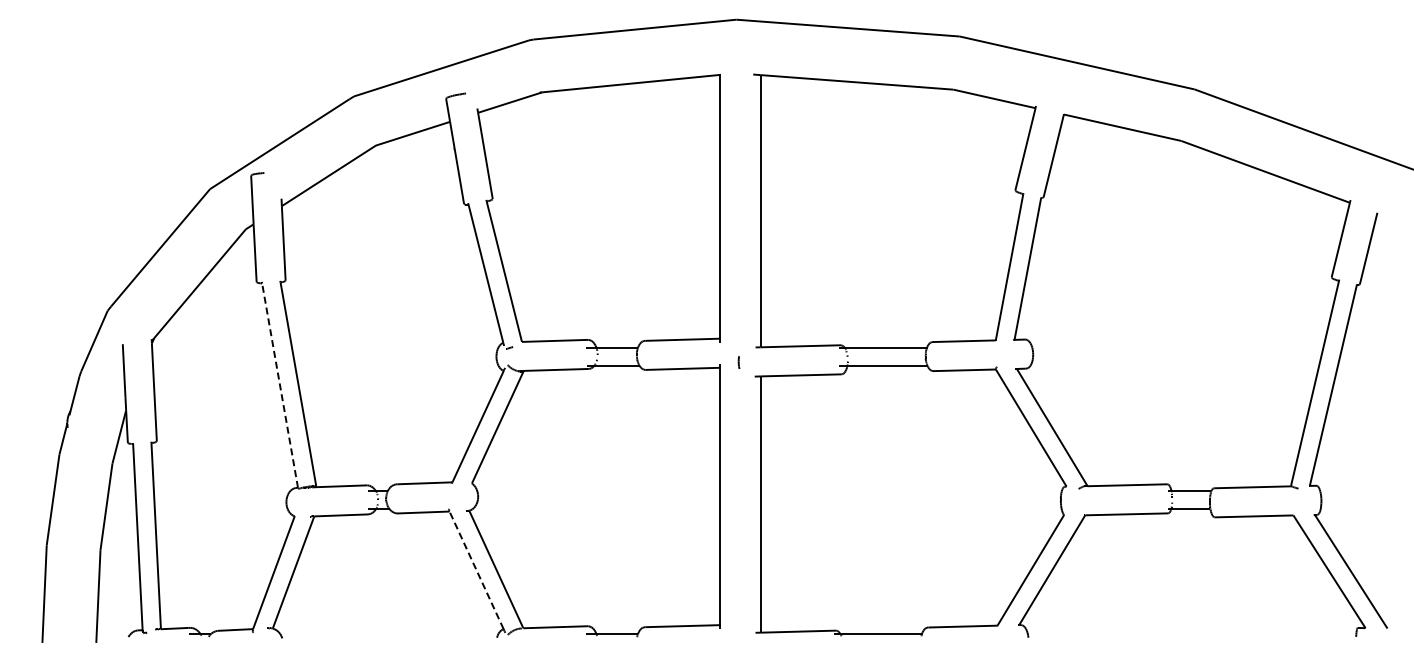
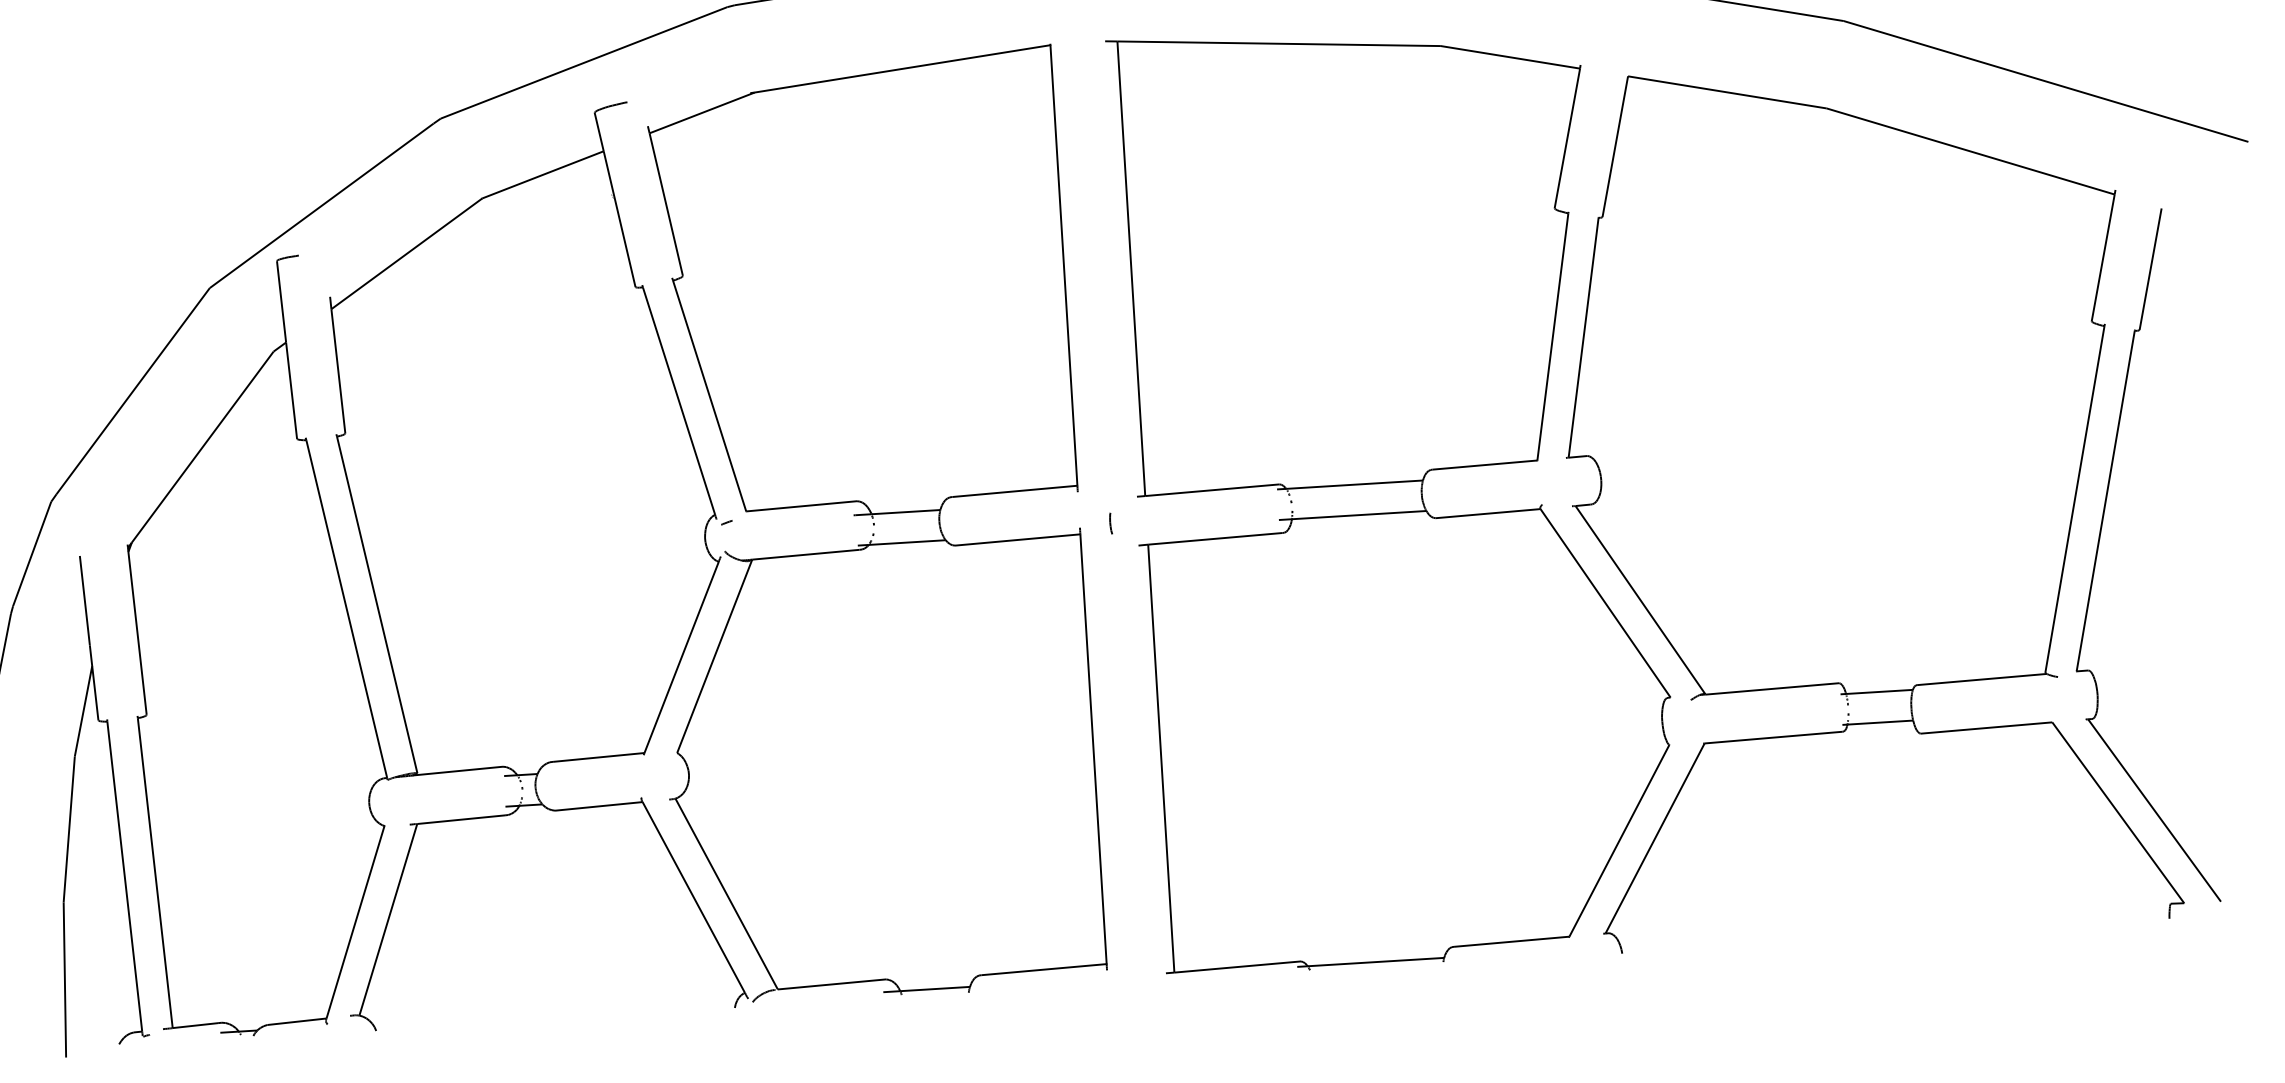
line: (280, 385) -> (347, 608), dashed -> solid
line: (476, 570) -> (693, 897), dashed -> solid

